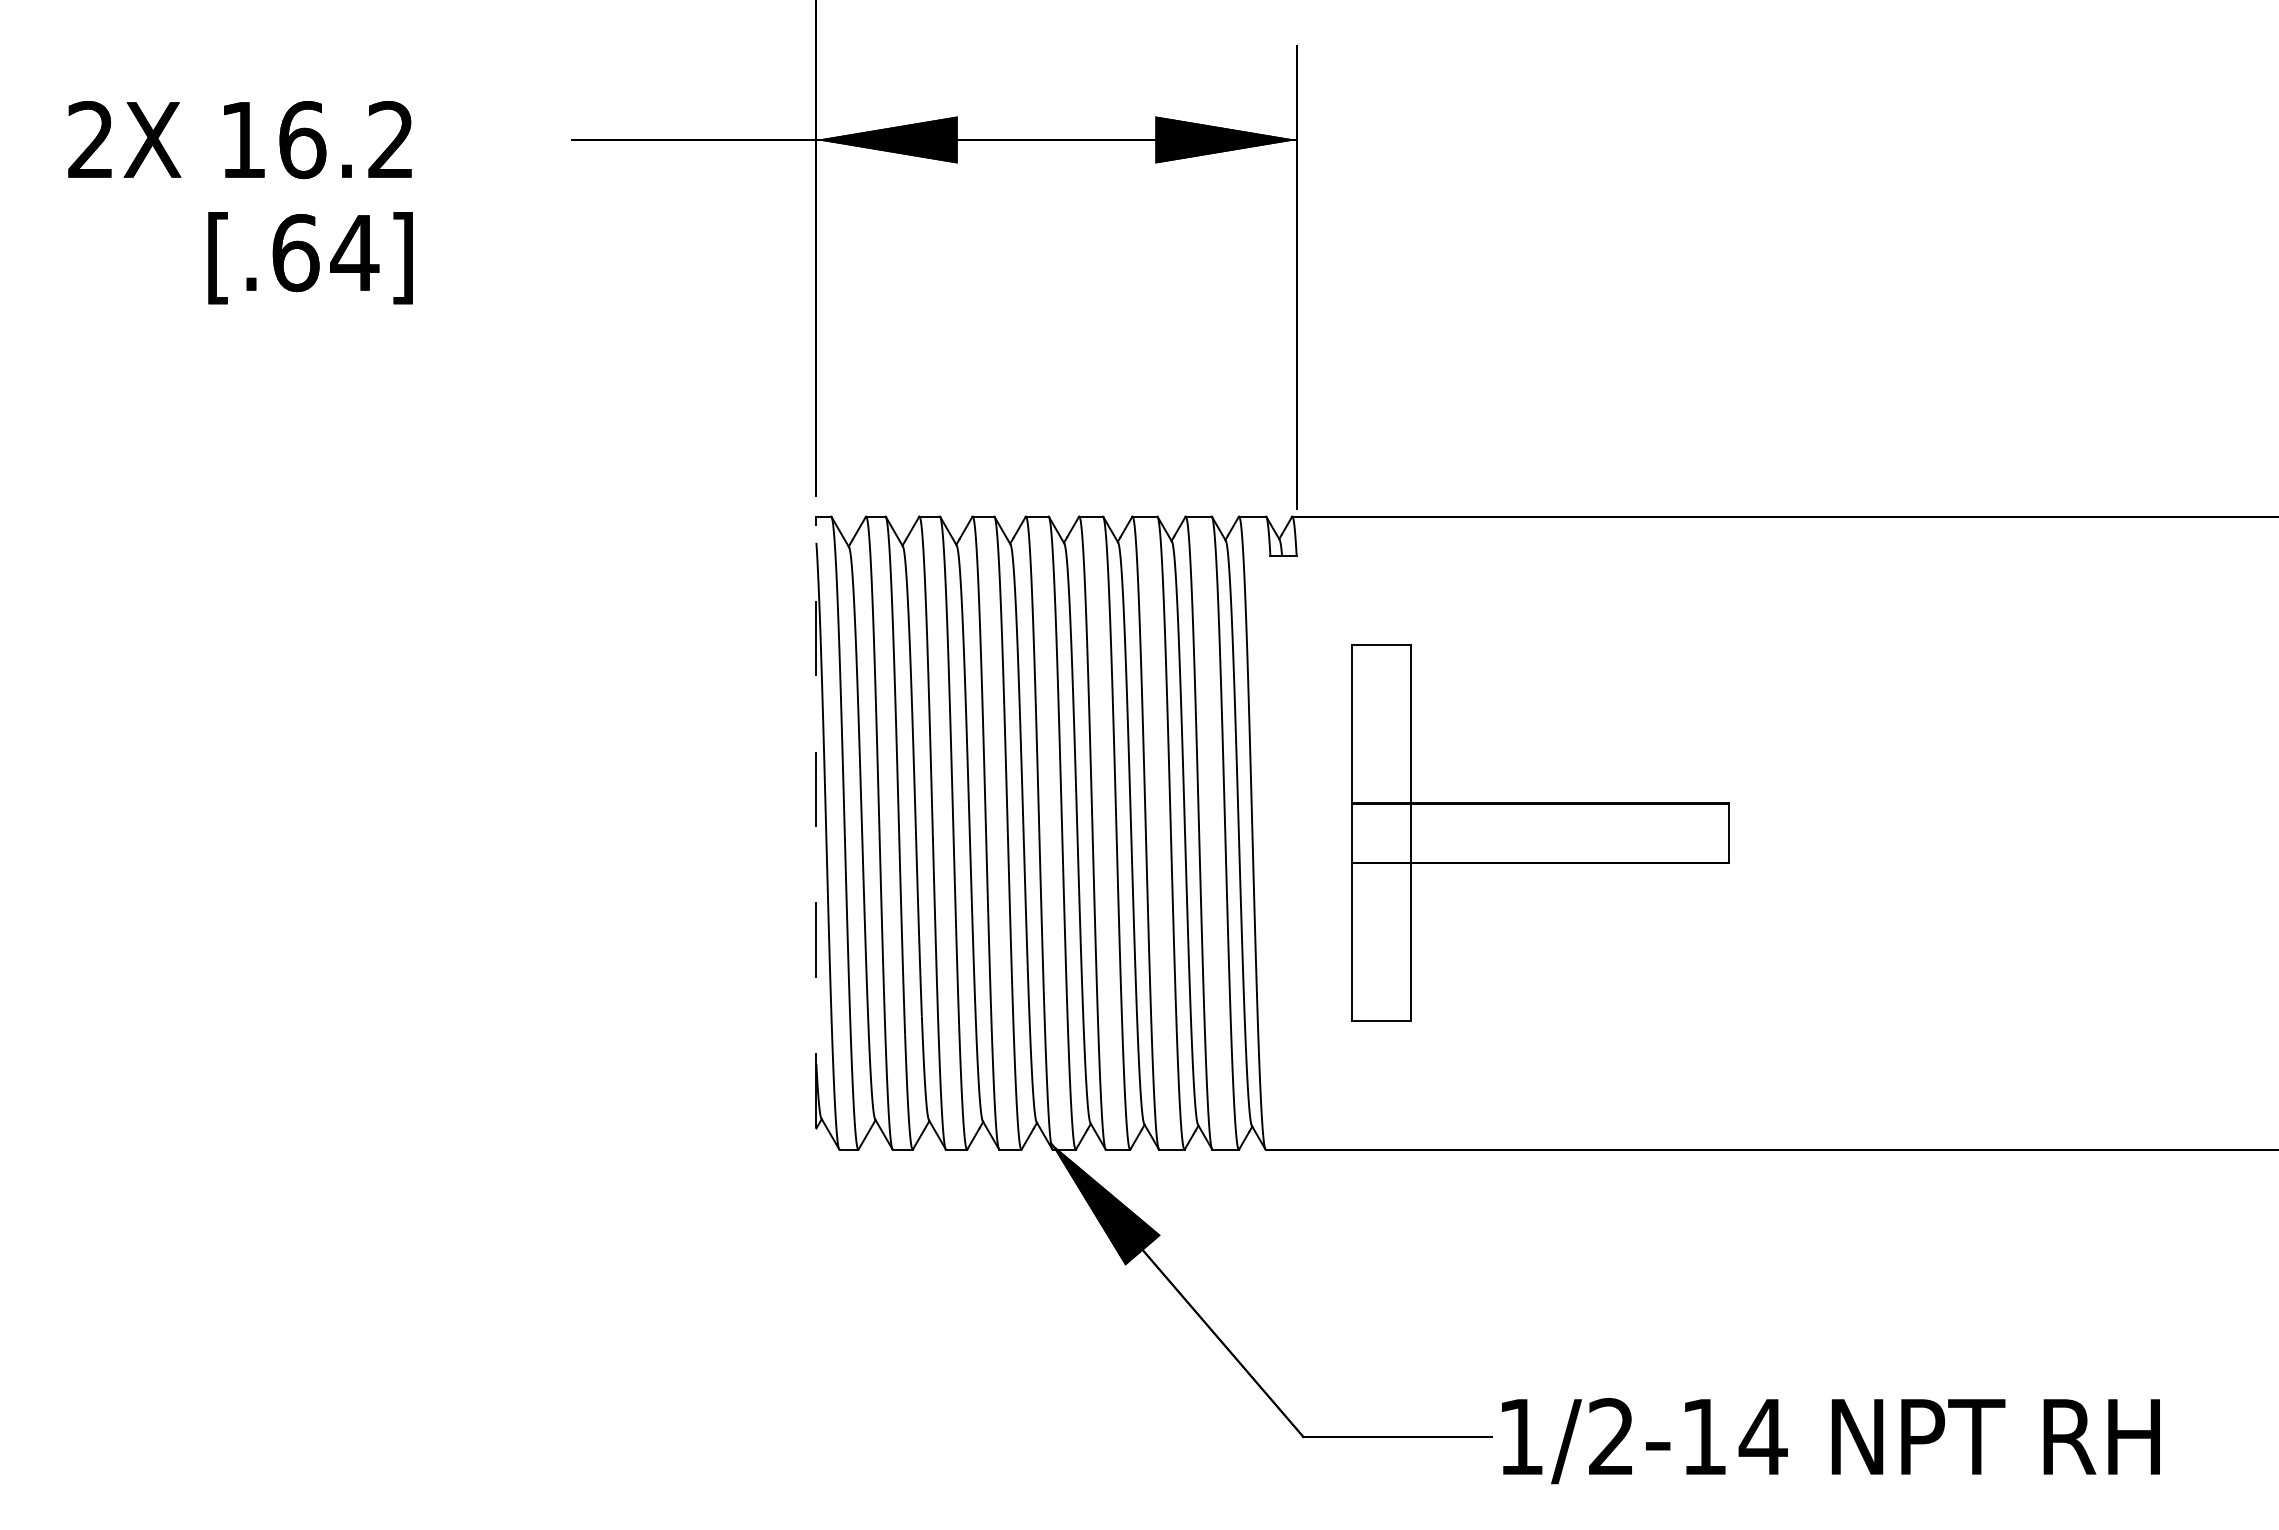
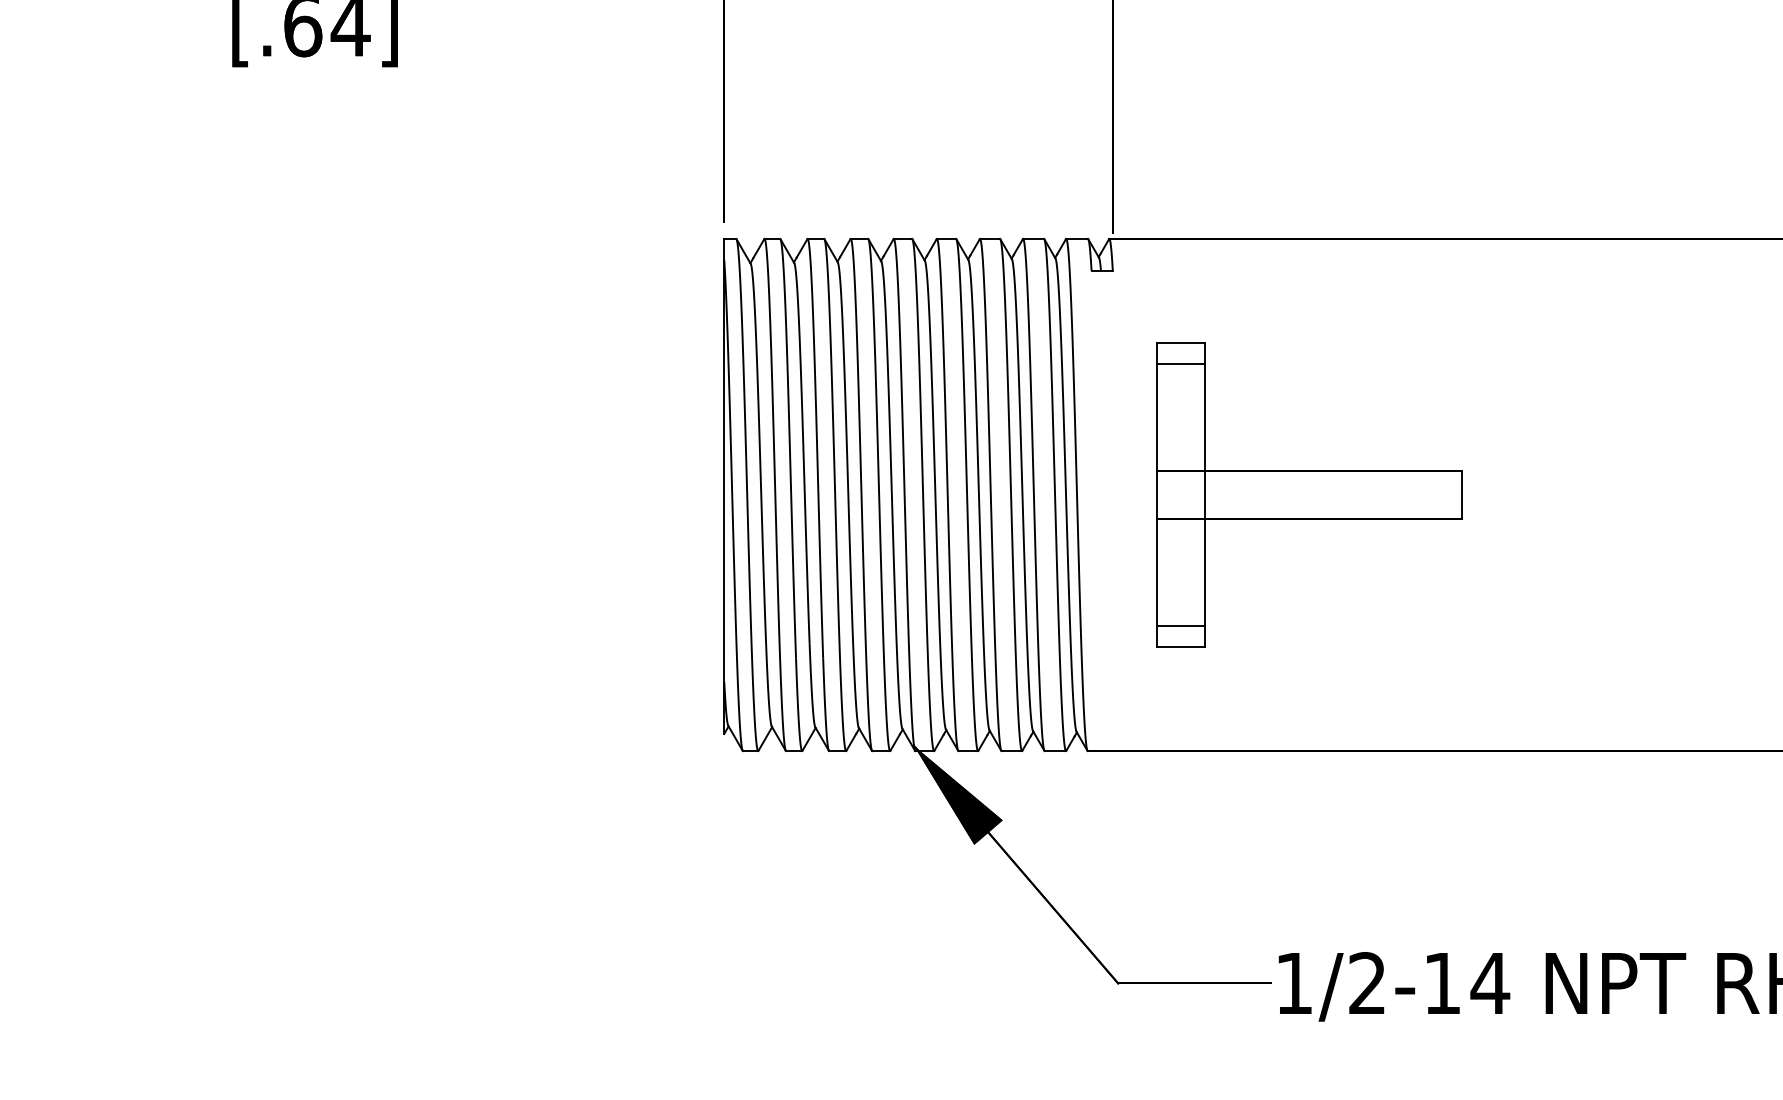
line: (1381, 671) -> (1181, 364), added
line: (816, 822) -> (724, 486), dashed -> solid
line: (1381, 994) -> (1181, 625), added

